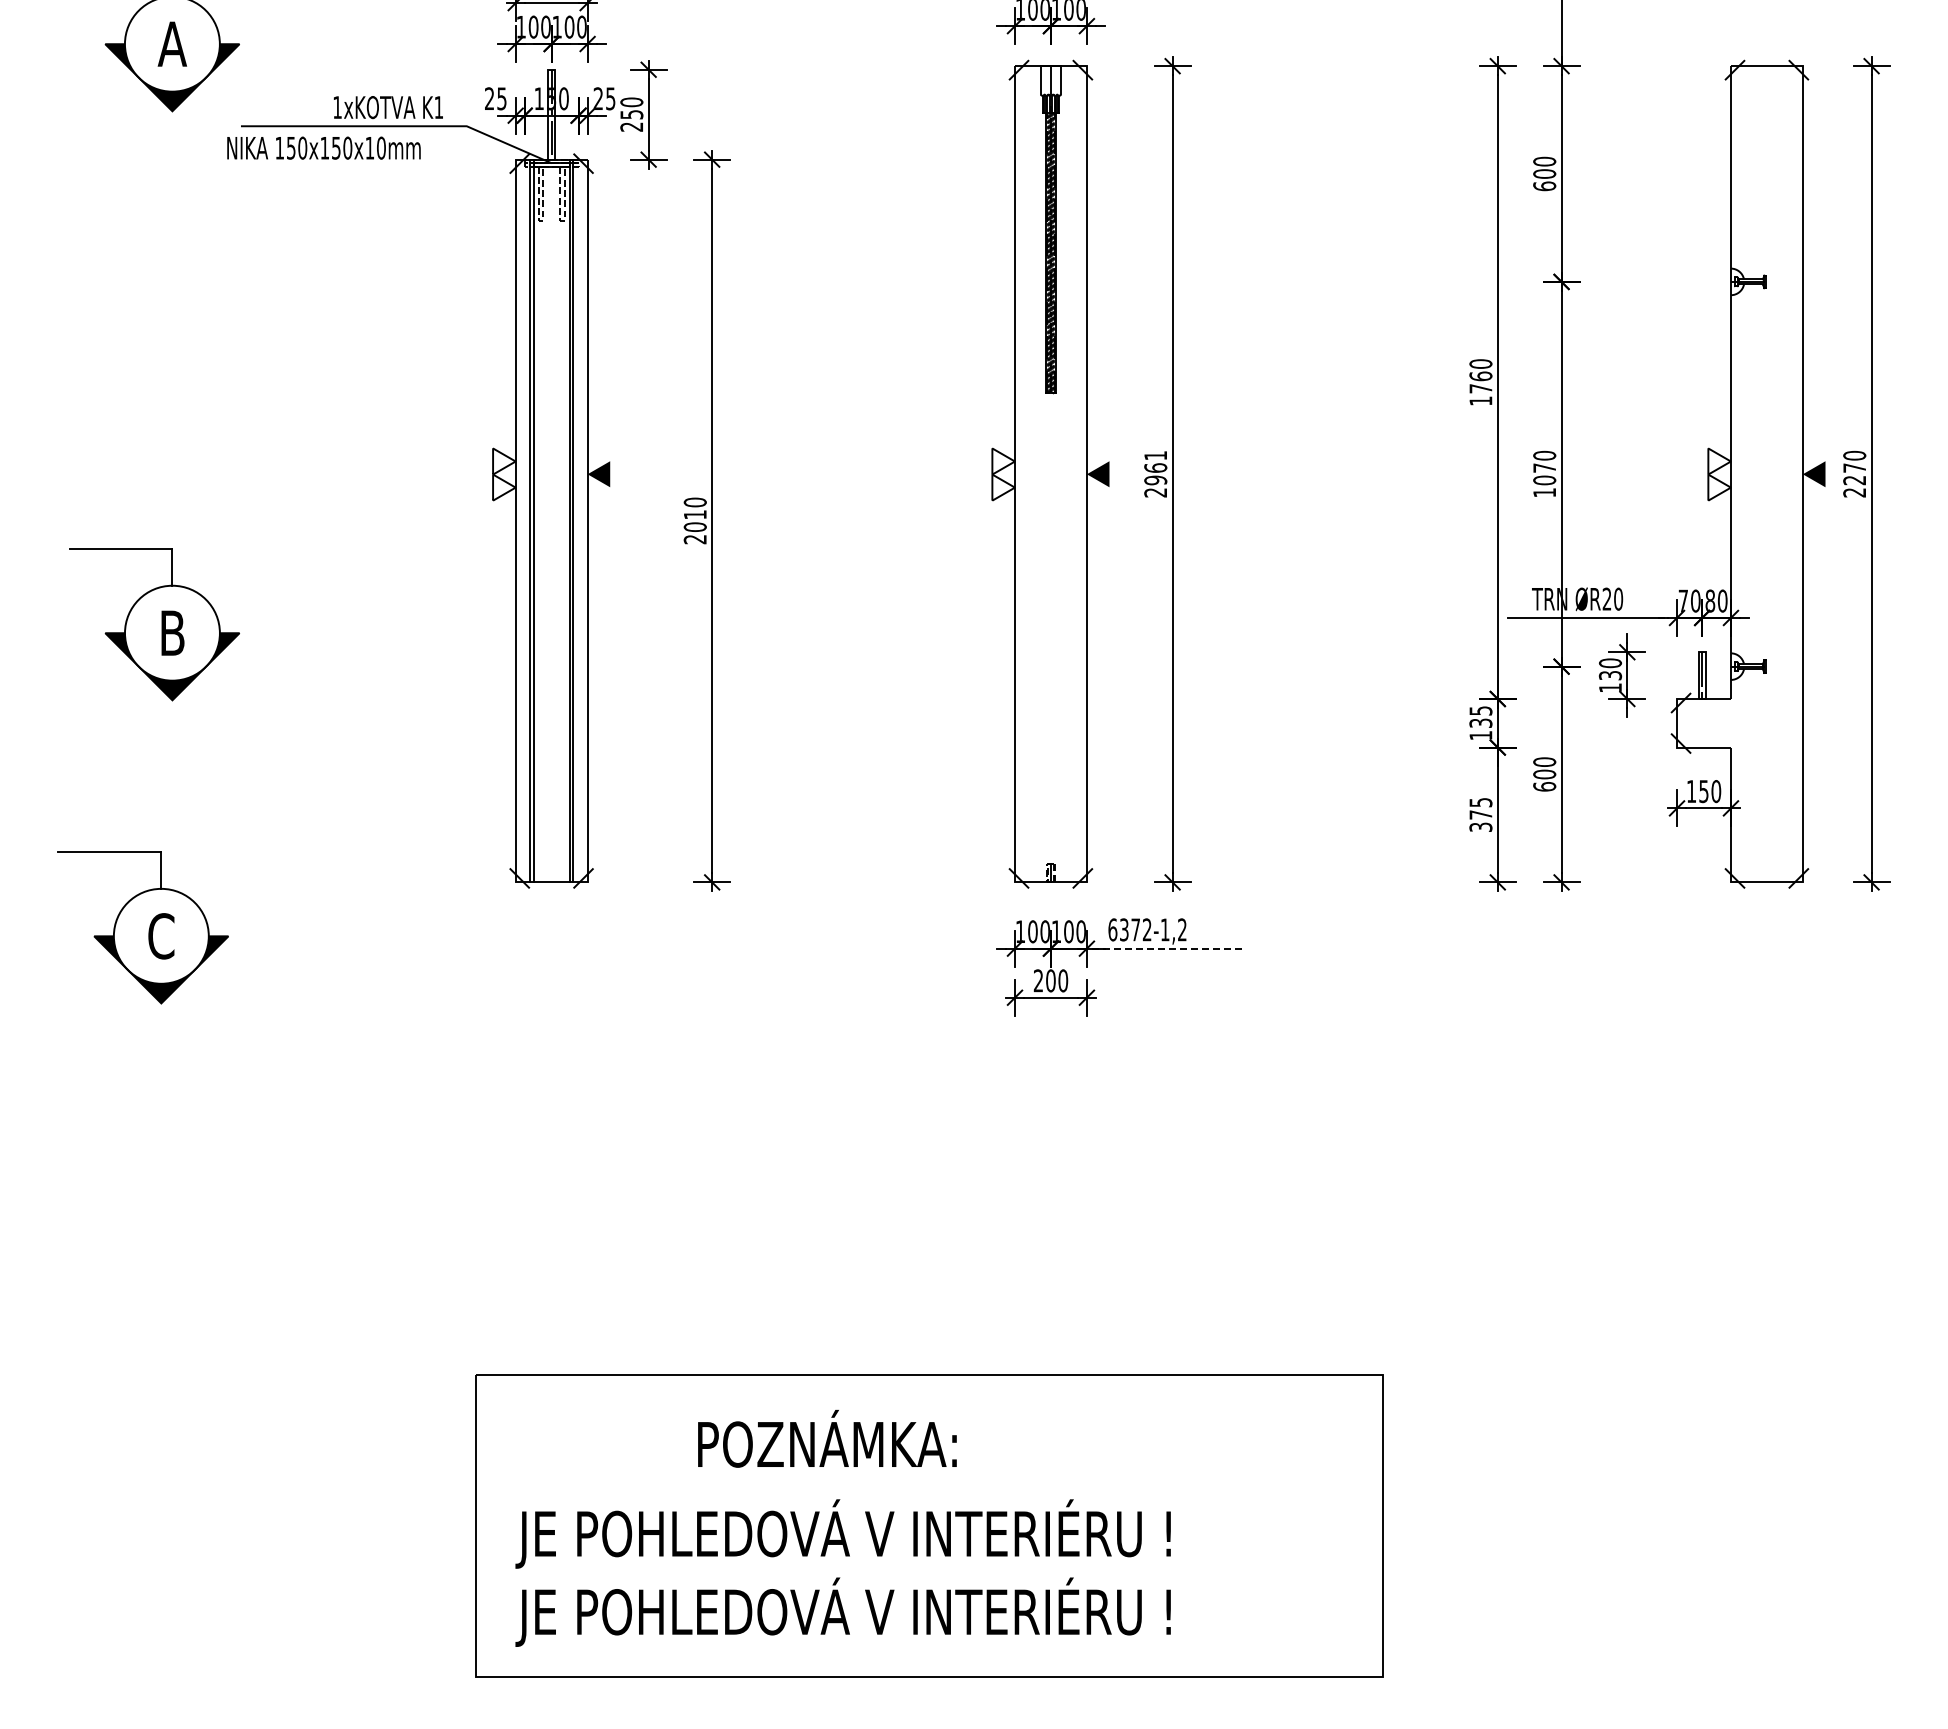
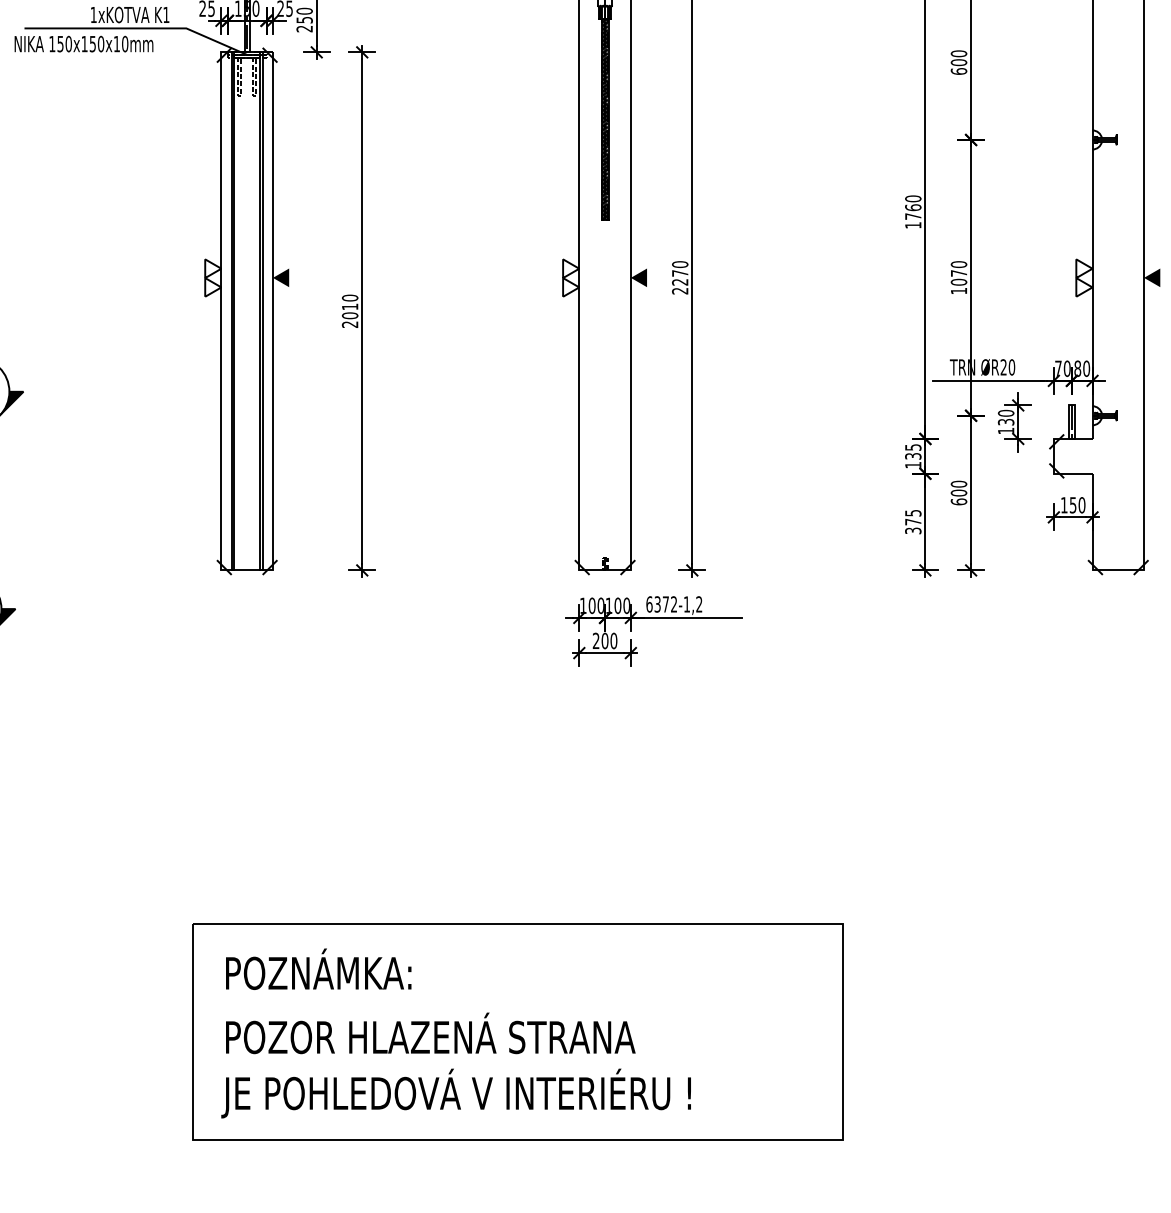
text: (1155, 467) -> (680, 273), 2961 -> 2270
line: (1163, 948) -> (685, 617), dashed -> solid
text: (827, 1438) -> (318, 969), moved
text: (842, 1533) -> (455, 1037), JE POHLEDOVÁ V INTERIÉRU ! -> POZOR HLAZENÁ STRANA

